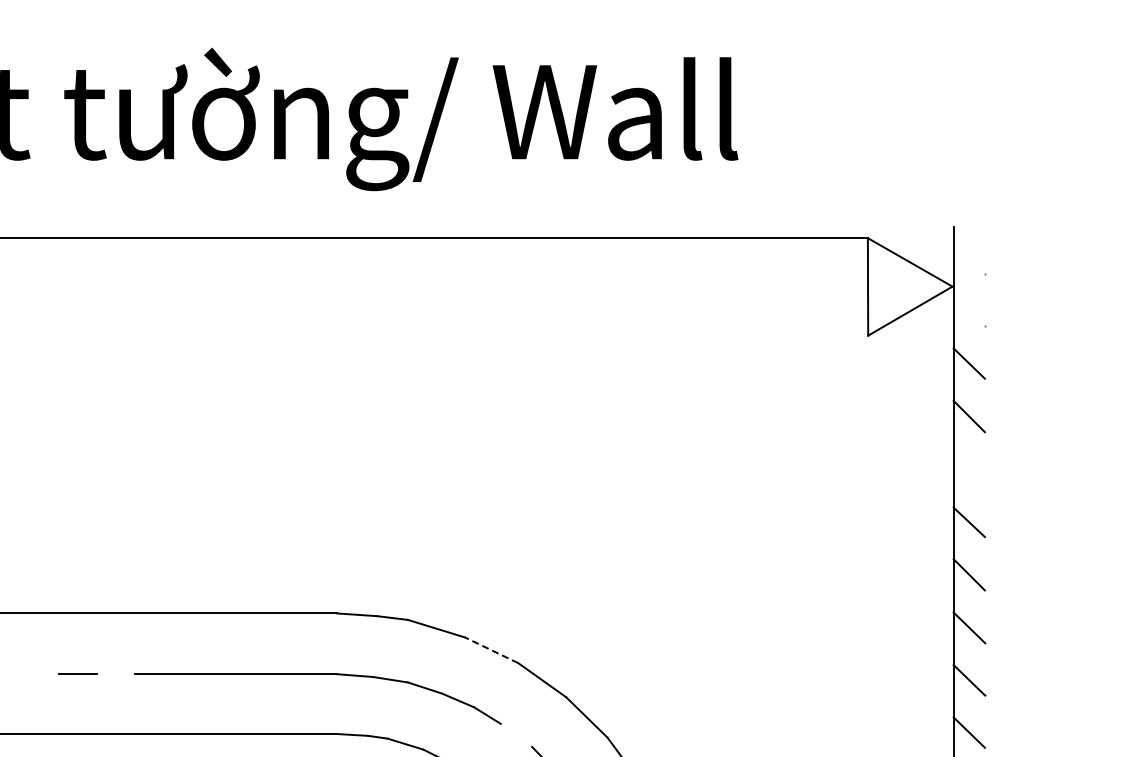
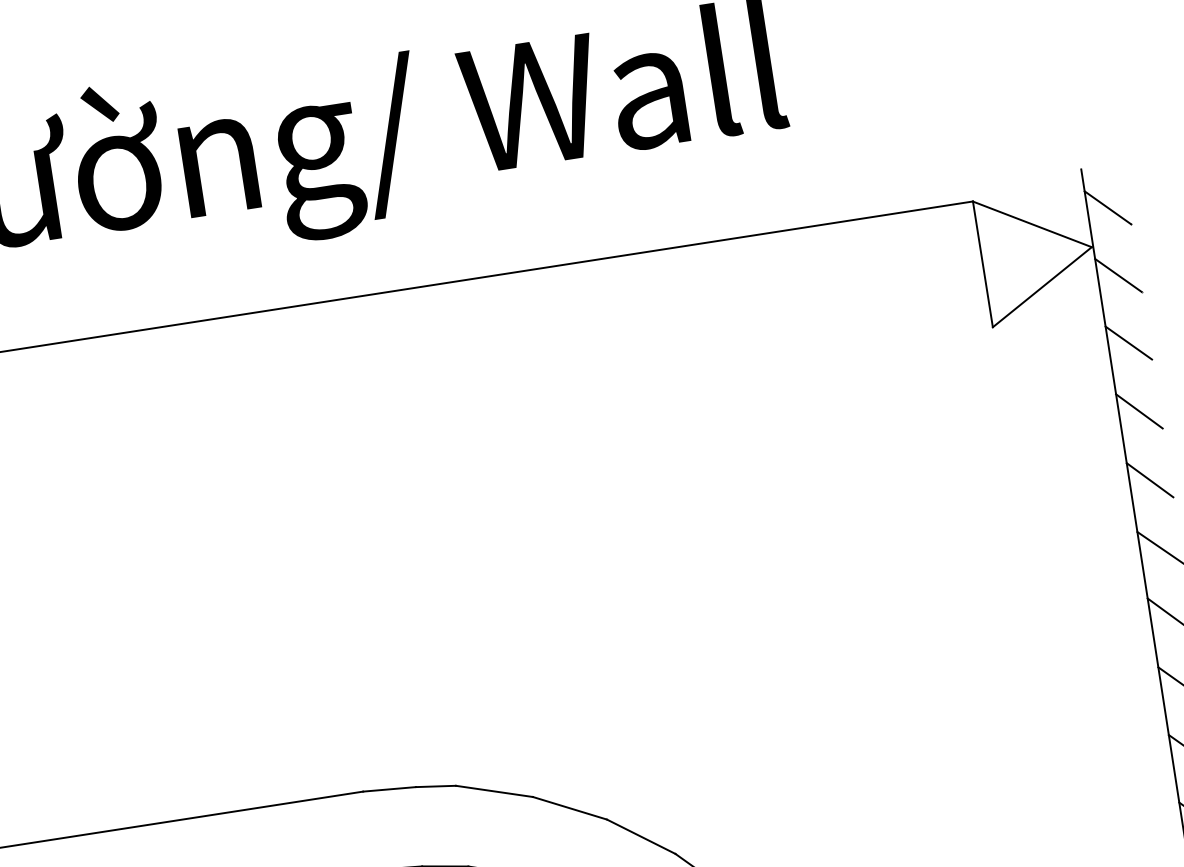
line: (968, 258) -> (1106, 207), added
line: (968, 310) -> (1117, 274), added
line: (968, 469) -> (1148, 479), added
line: (491, 650) -> (569, 808), dashed -> solid

